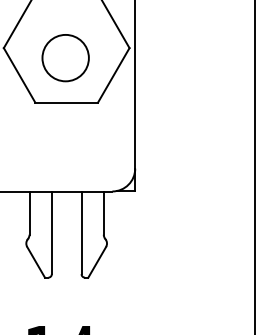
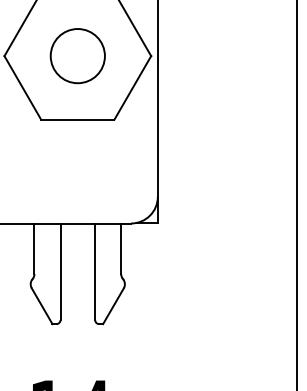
circle: (65, 58) -> (77, 56), moved

